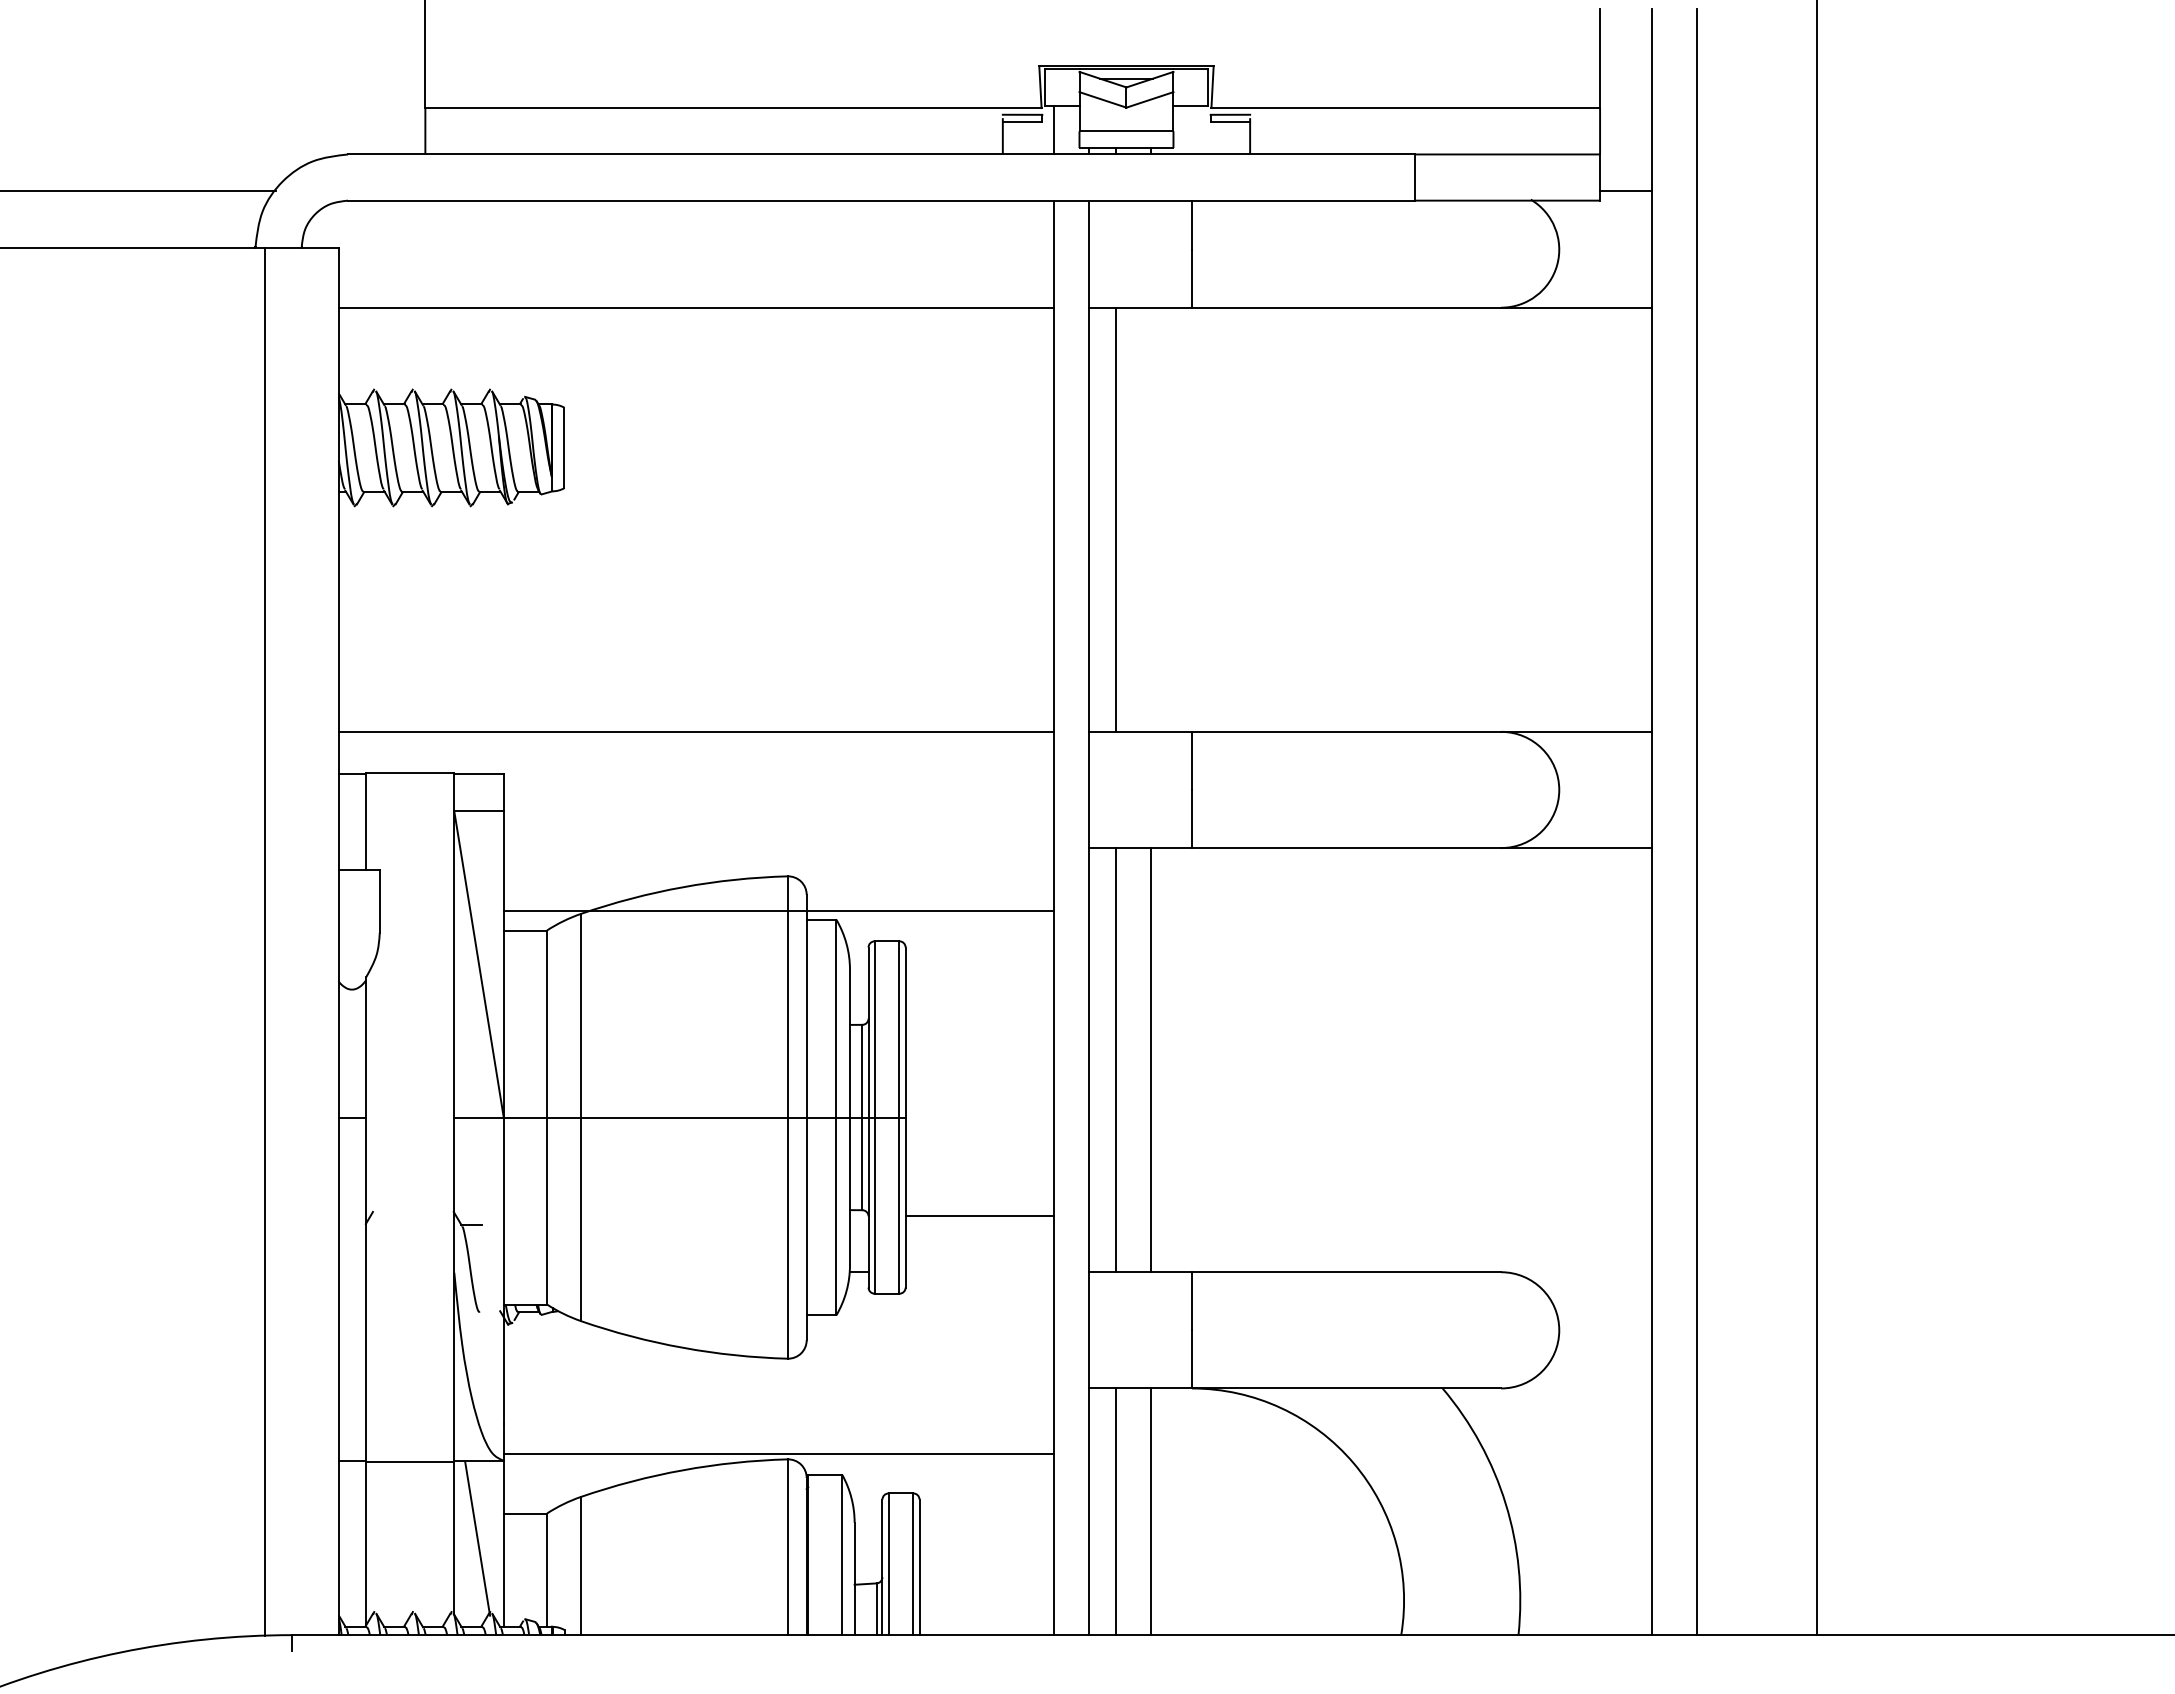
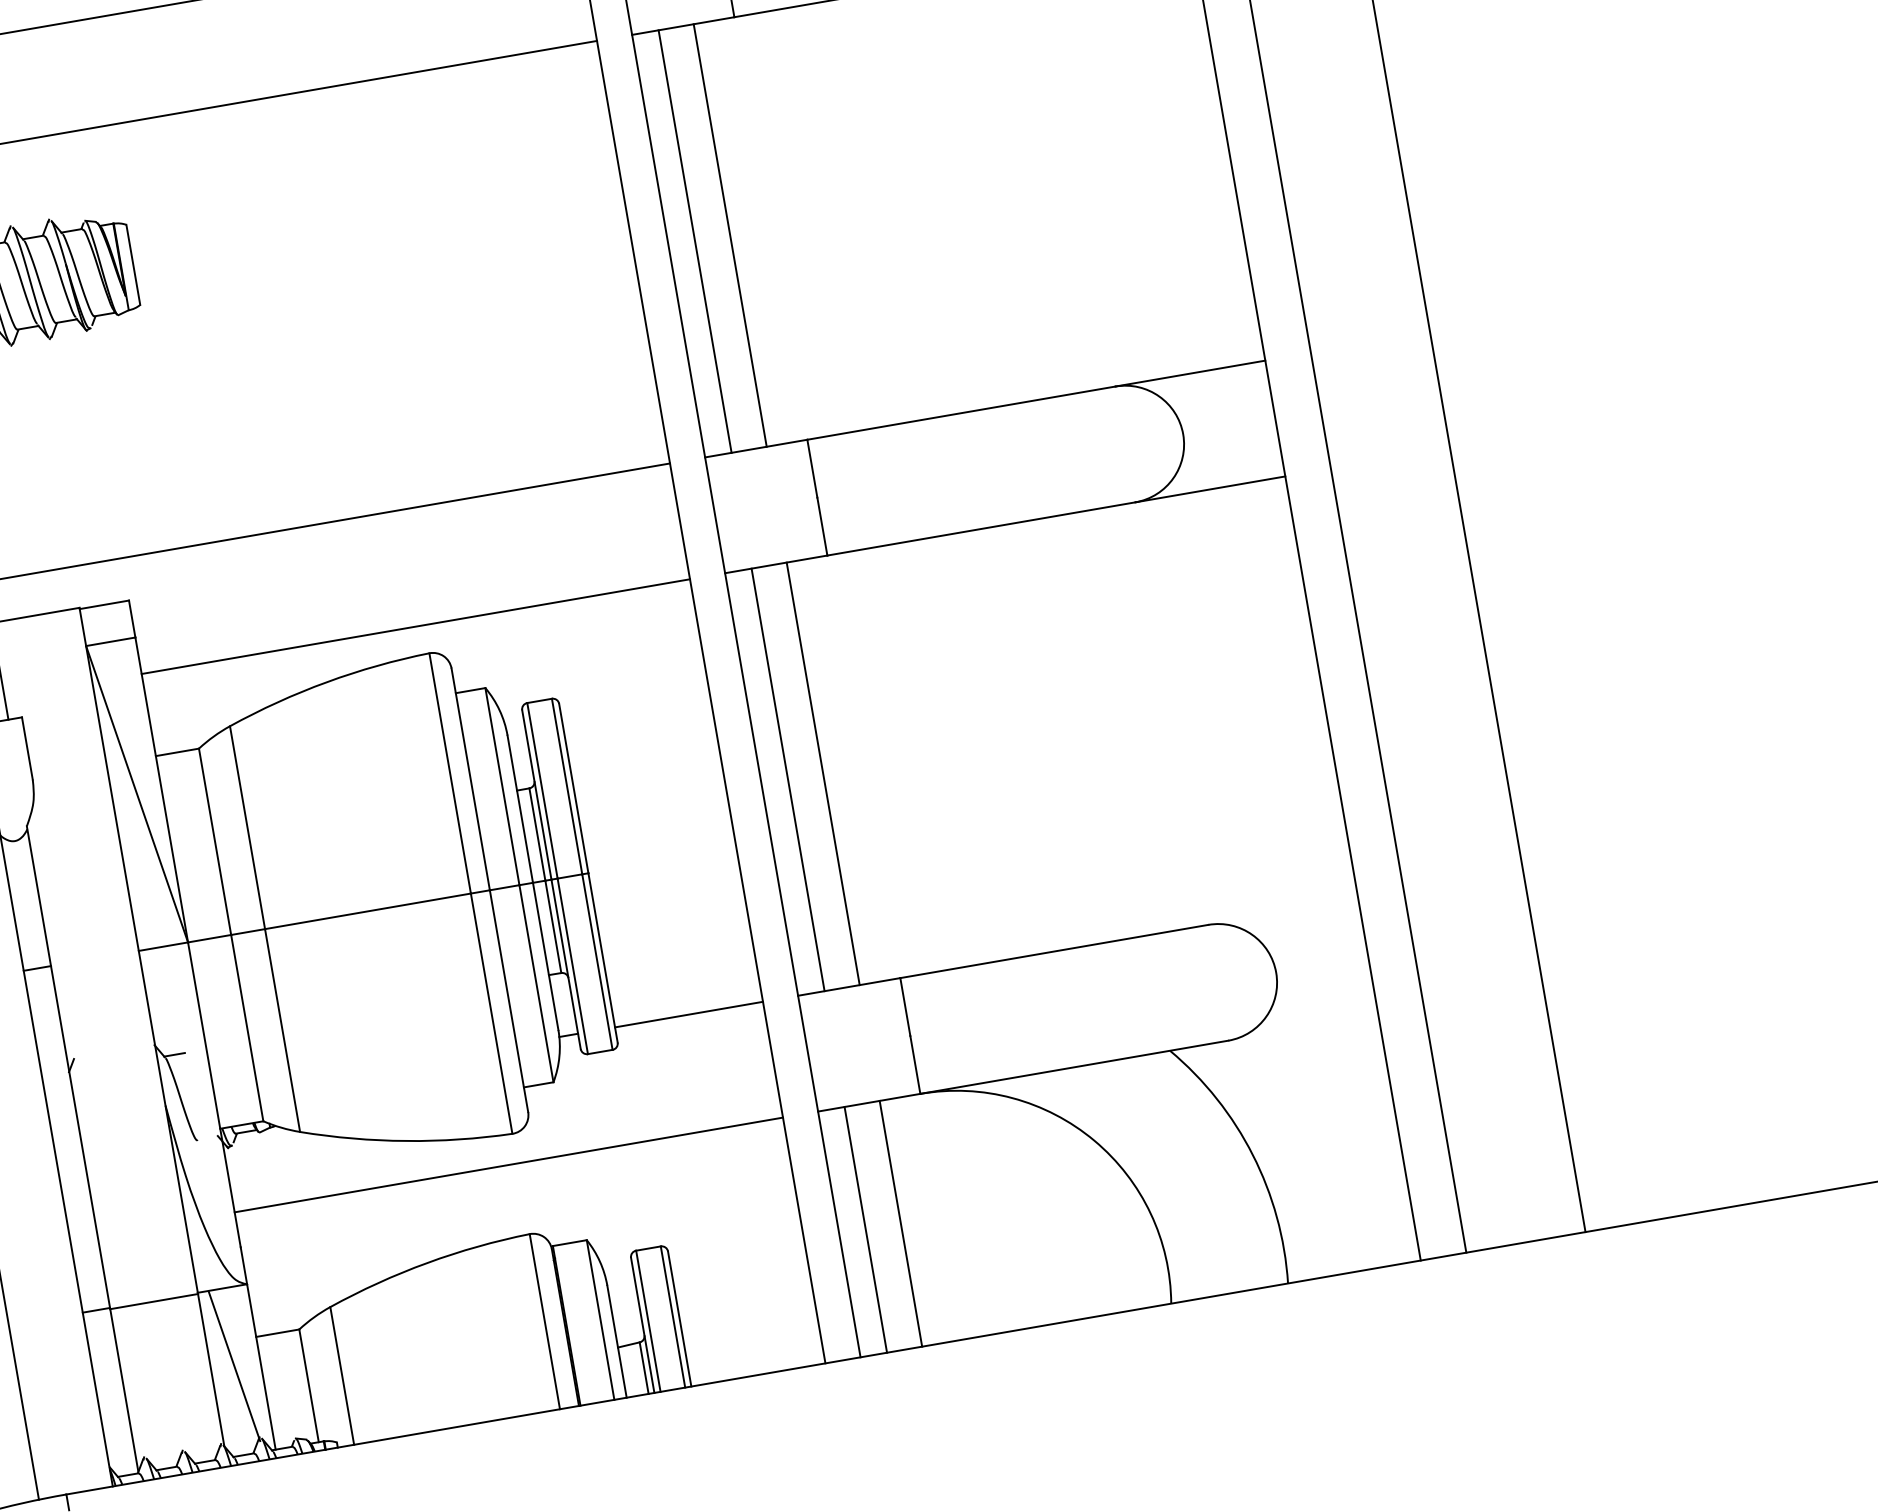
line: (1151, 519) -> (730, 235), added
line: (778, 911) -> (415, 627), moved
line: (979, 1216) -> (688, 1014), moved
line: (778, 1454) -> (508, 1165), moved

